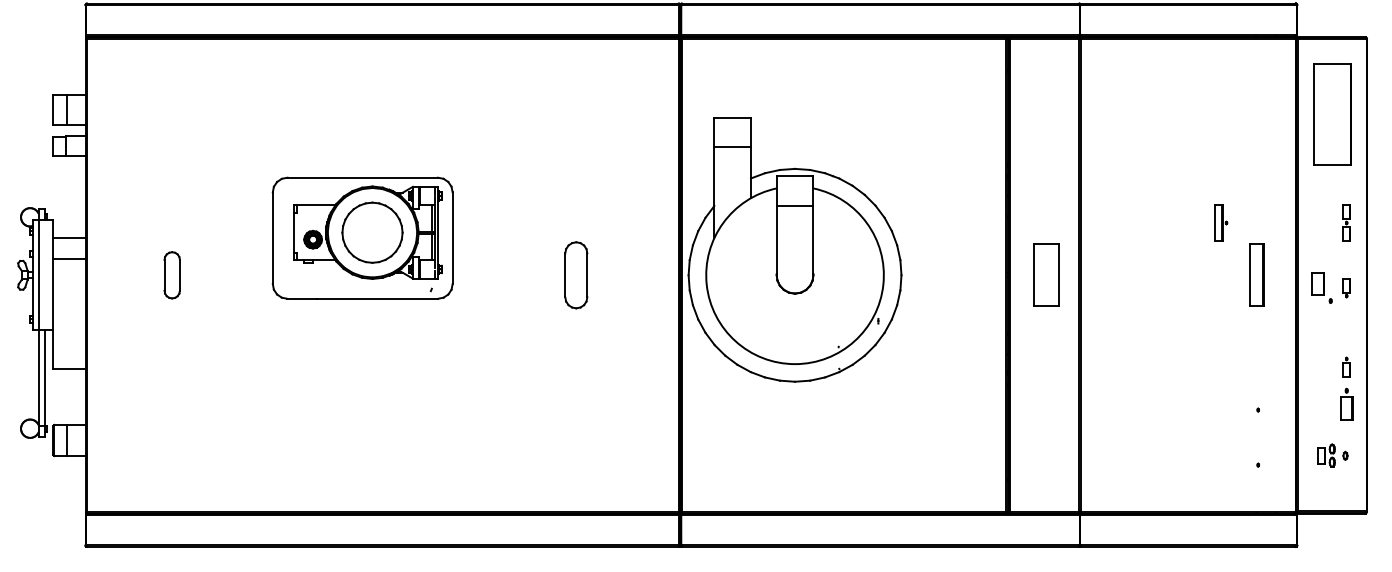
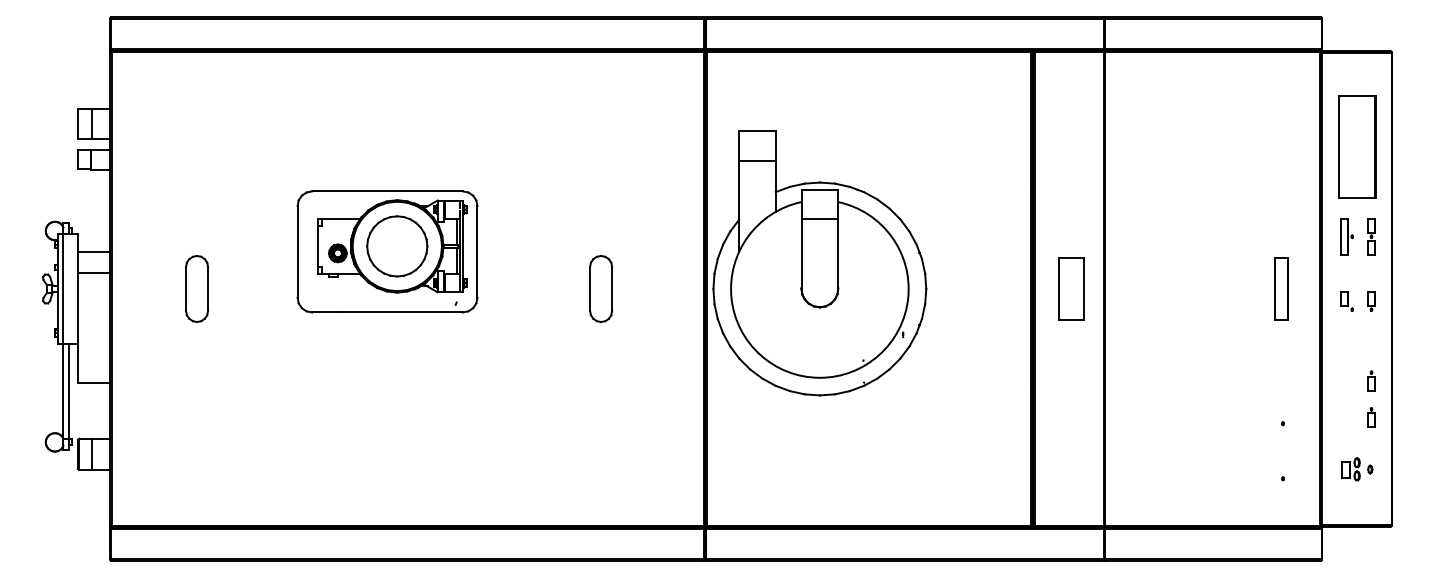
part: (1332, 113) -> (1357, 146), moved
part: (1220, 222) -> (1346, 236), moved
part: (171, 274) -> (196, 288), size x1.43
part: (1321, 287) -> (1346, 301), size x0.62
part: (1346, 403) -> (1371, 417), size x0.62

